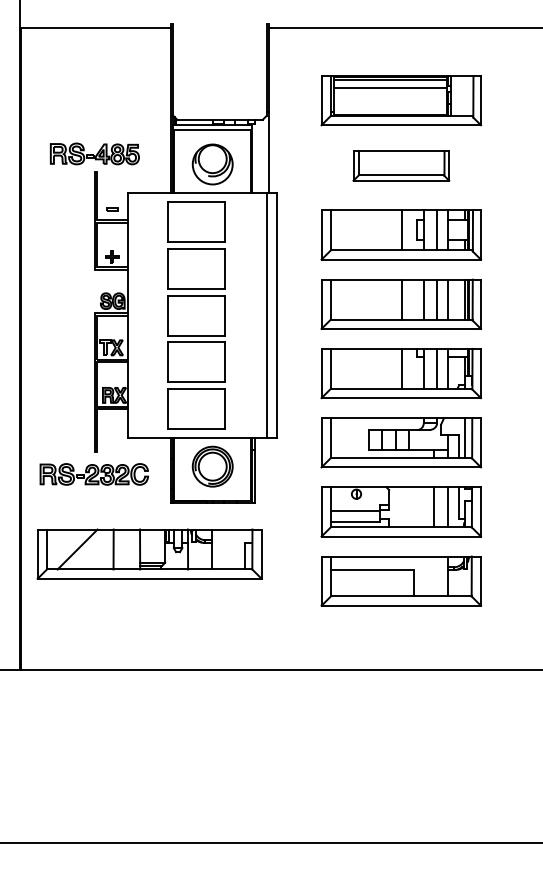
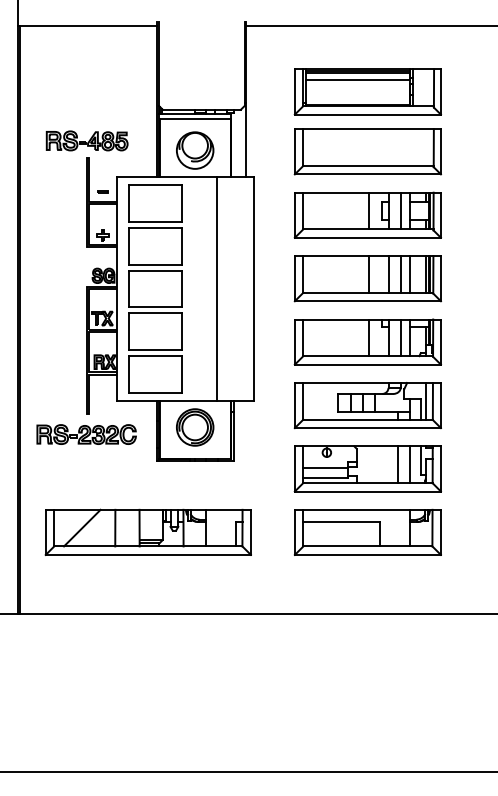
part: (401, 165) -> (368, 151), size x1.67
part: (196, 315) -> (155, 288), moved
line: (266, 315) -> (216, 288), moved
part: (149, 553) -> (148, 531), moved

